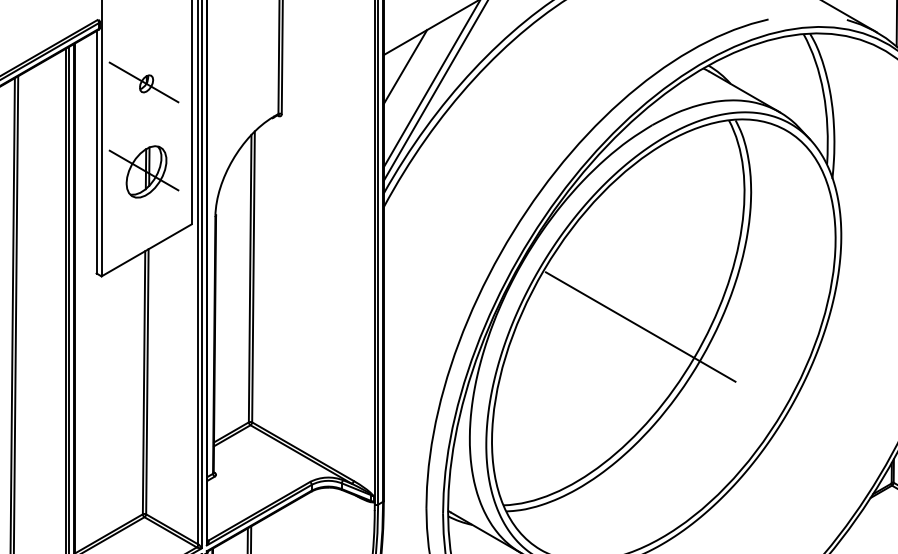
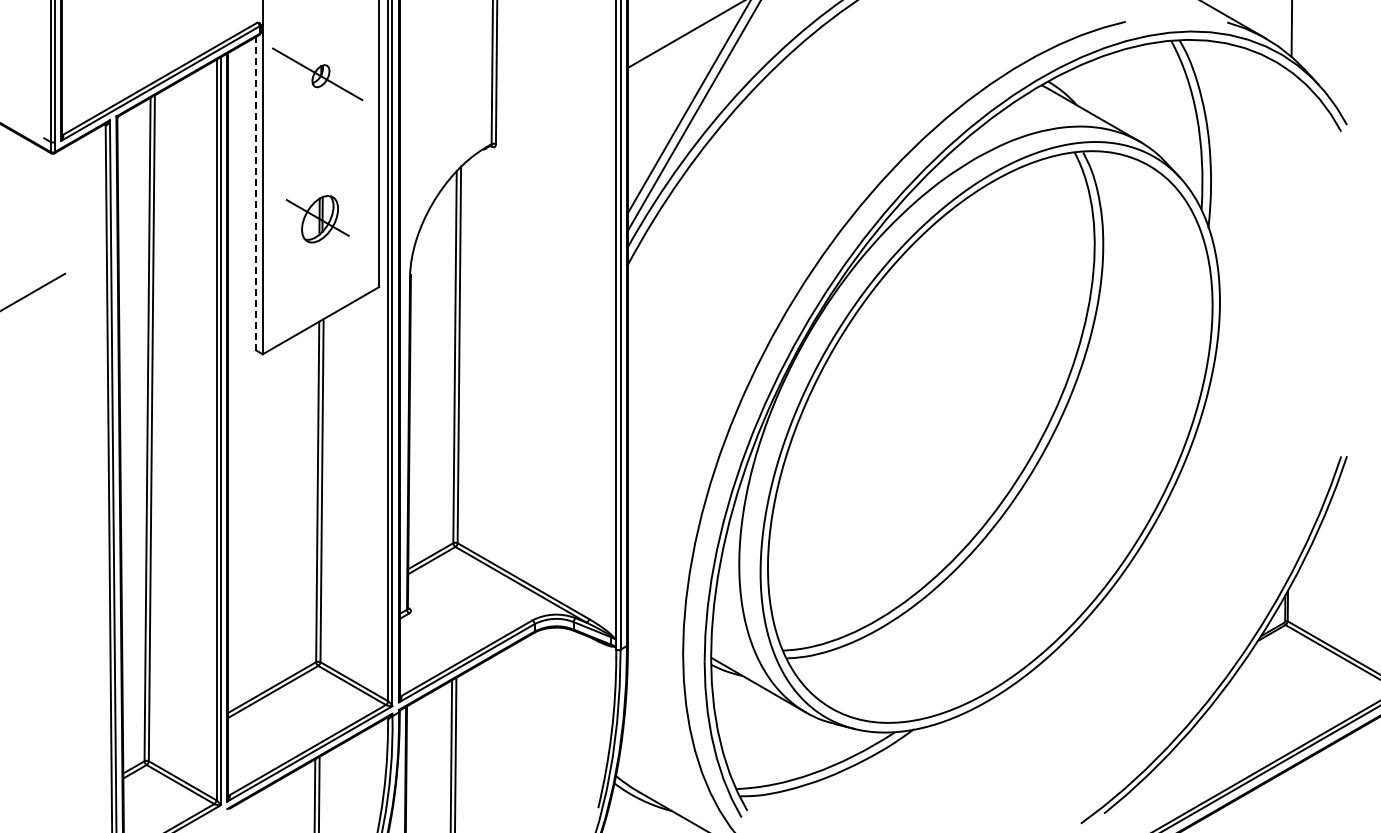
line: (405, 67) -> (655, 83), removed
part: (143, 82) -> (317, 74), moved
line: (96, 152) -> (256, 193), solid -> dashed
part: (143, 172) -> (317, 219), size x0.7
line: (640, 326) -> (960, 419), removed

